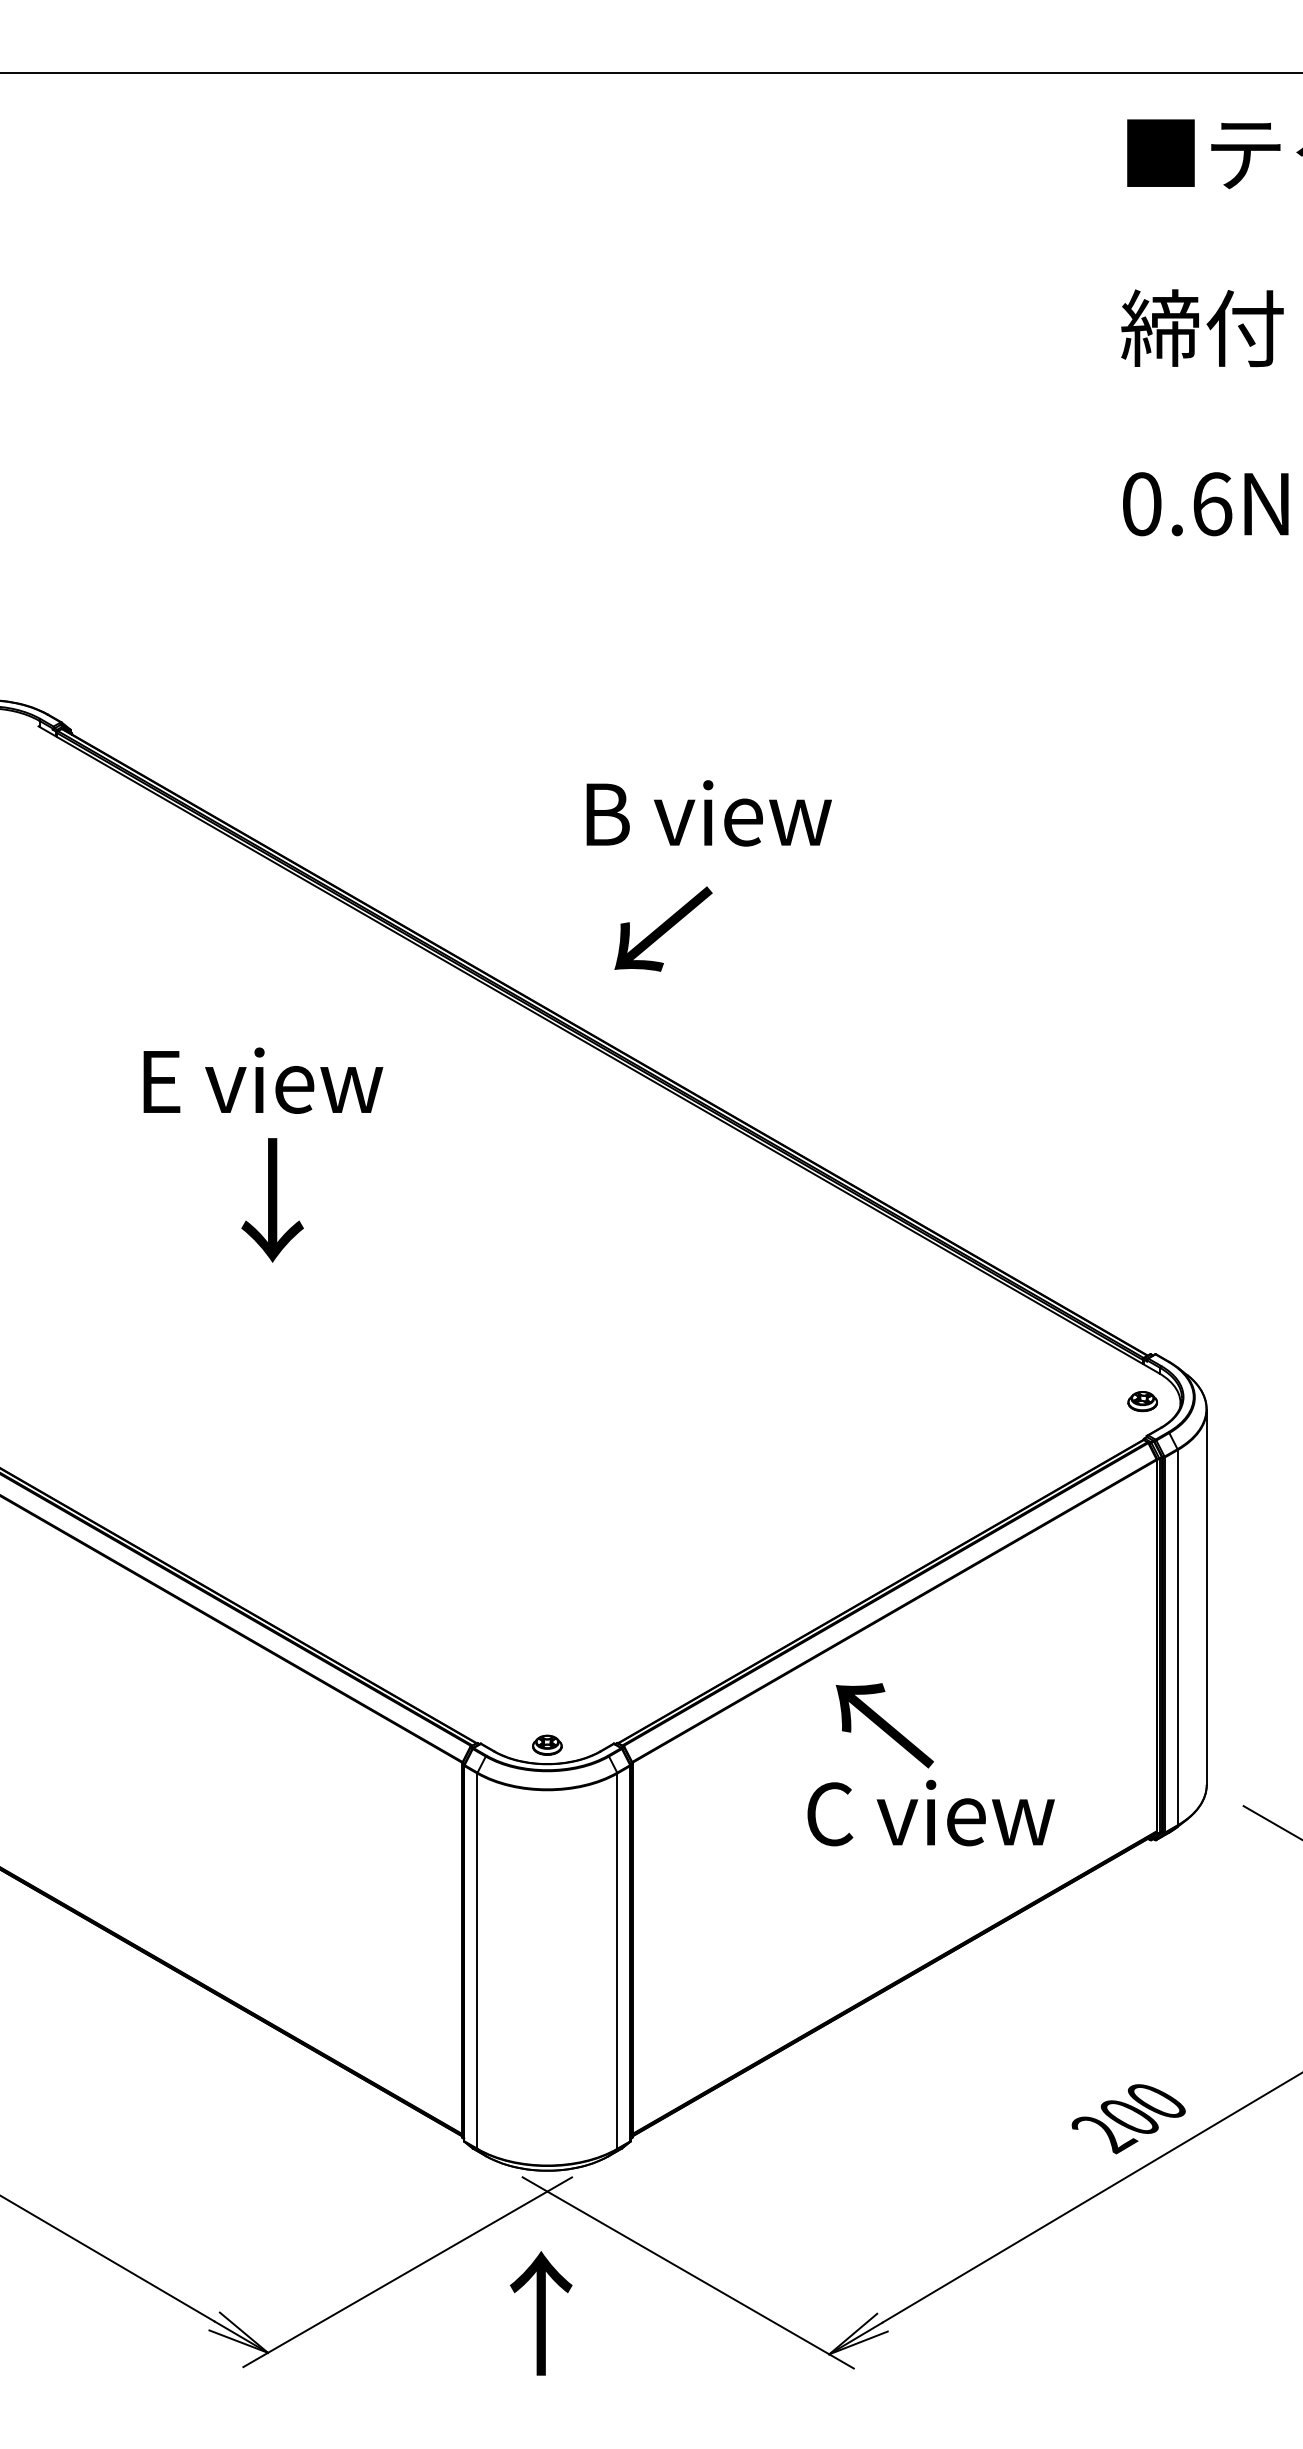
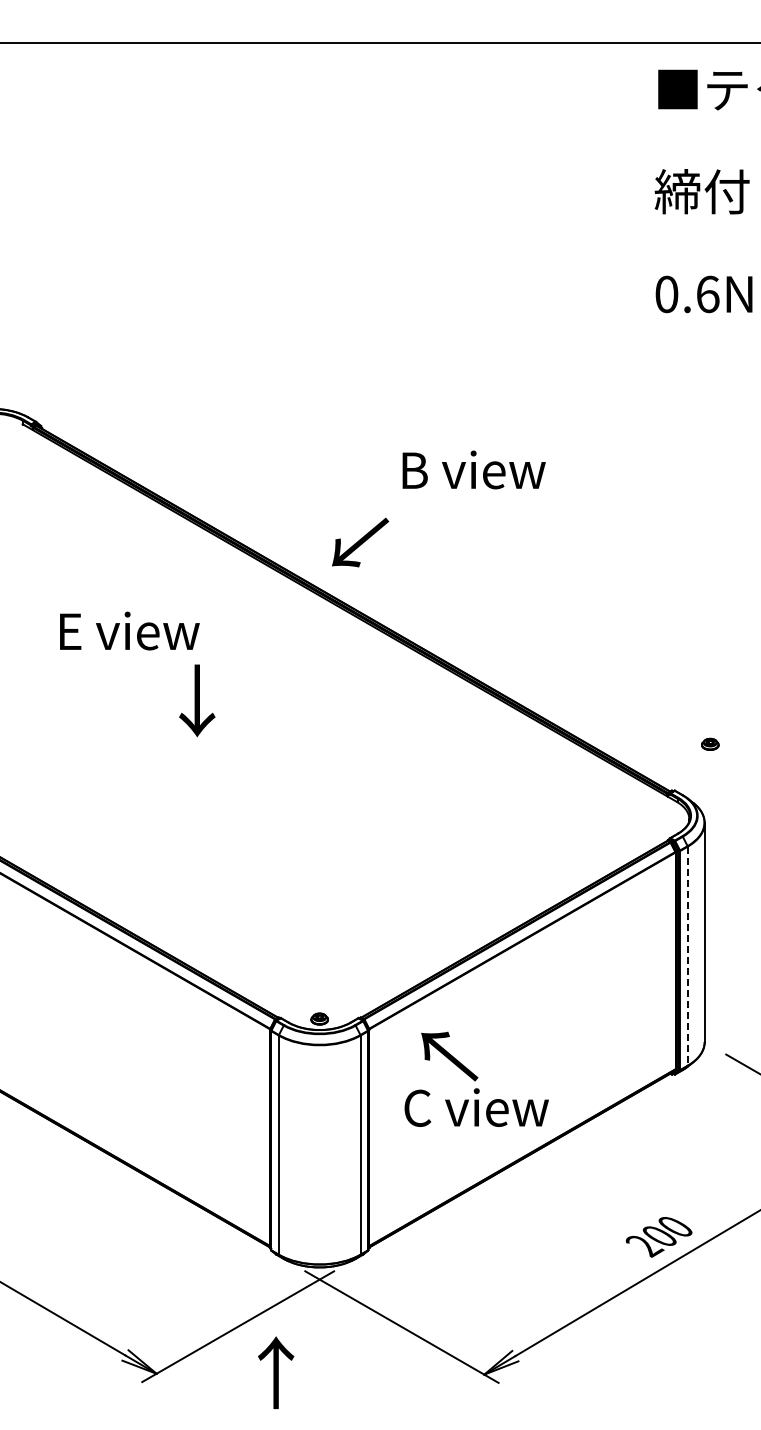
text: (708, 812) -> (473, 469), moved
text: (663, 929) -> (360, 542), moved
text: (262, 1079) -> (129, 630), moved
text: (272, 1199) -> (197, 700), moved
part: (1143, 1400) -> (710, 743), moved
line: (1177, 1638) -> (687, 956), solid -> dashed
text: (930, 1763) -> (476, 1078), moved
text: (541, 2312) -> (276, 1372), moved

